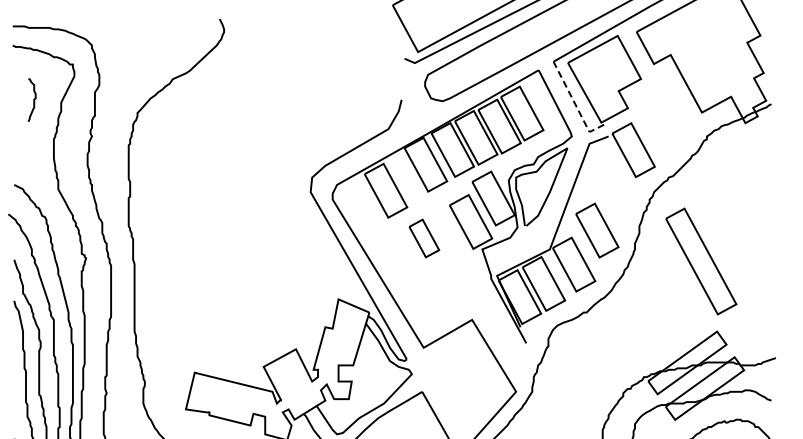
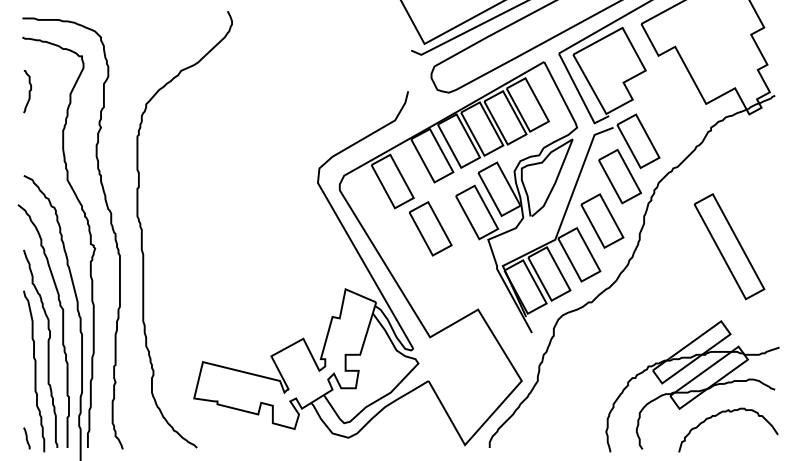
curve: (33, 100) -> (28, 91), moved
line: (575, 104) -> (580, 95), dashed -> solid
part: (615, 185) -> (620, 176), added
part: (424, 238) -> (430, 228), size x1.43
part: (701, 261) -> (729, 246), moved

